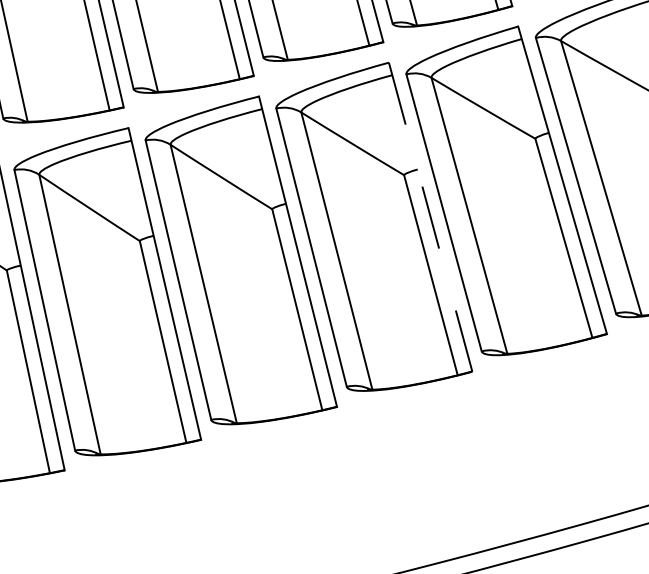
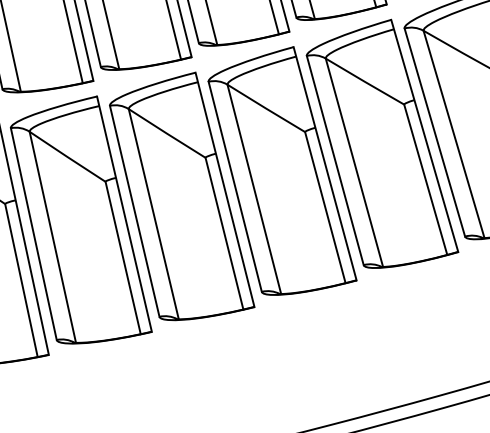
line: (431, 216) -> (325, 163), dashed -> solid

